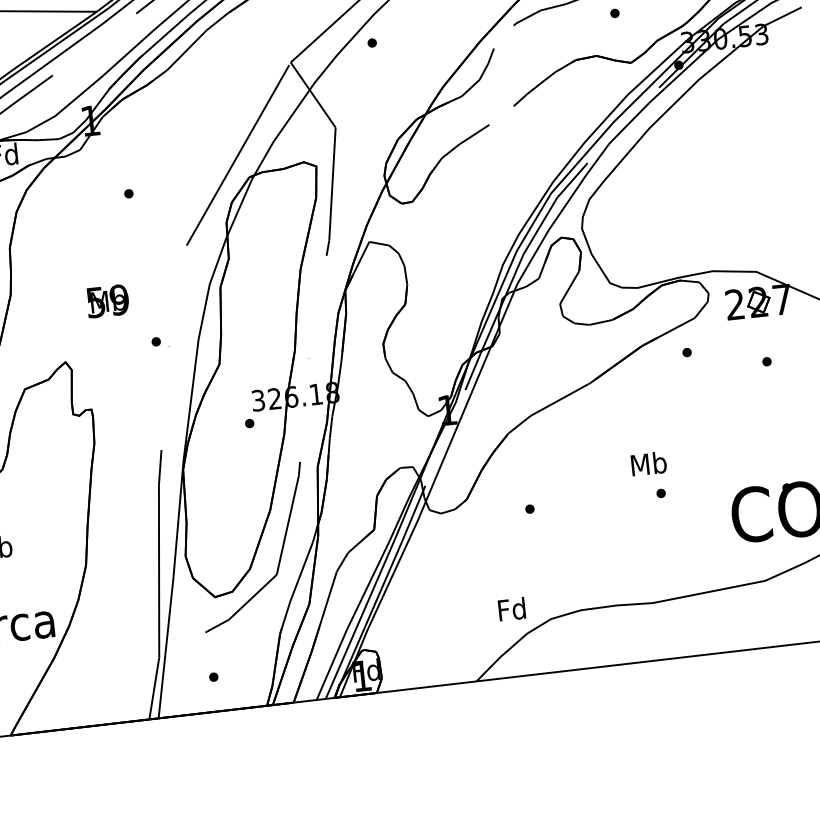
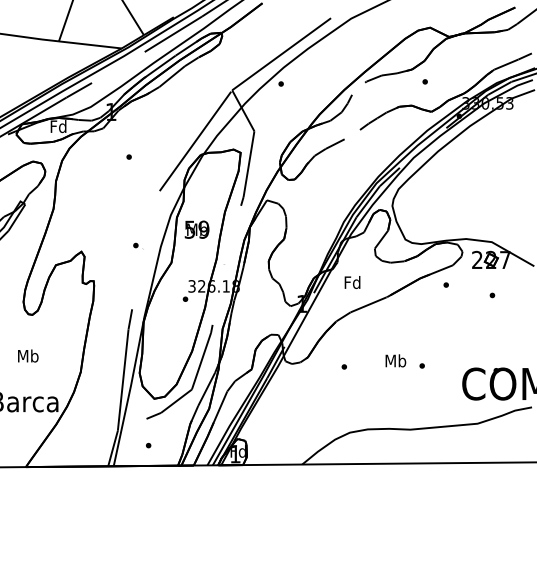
text: (106, 300) -> (196, 229), moved
text: (648, 463) -> (395, 360), moved
text: (511, 609) -> (352, 282), moved

